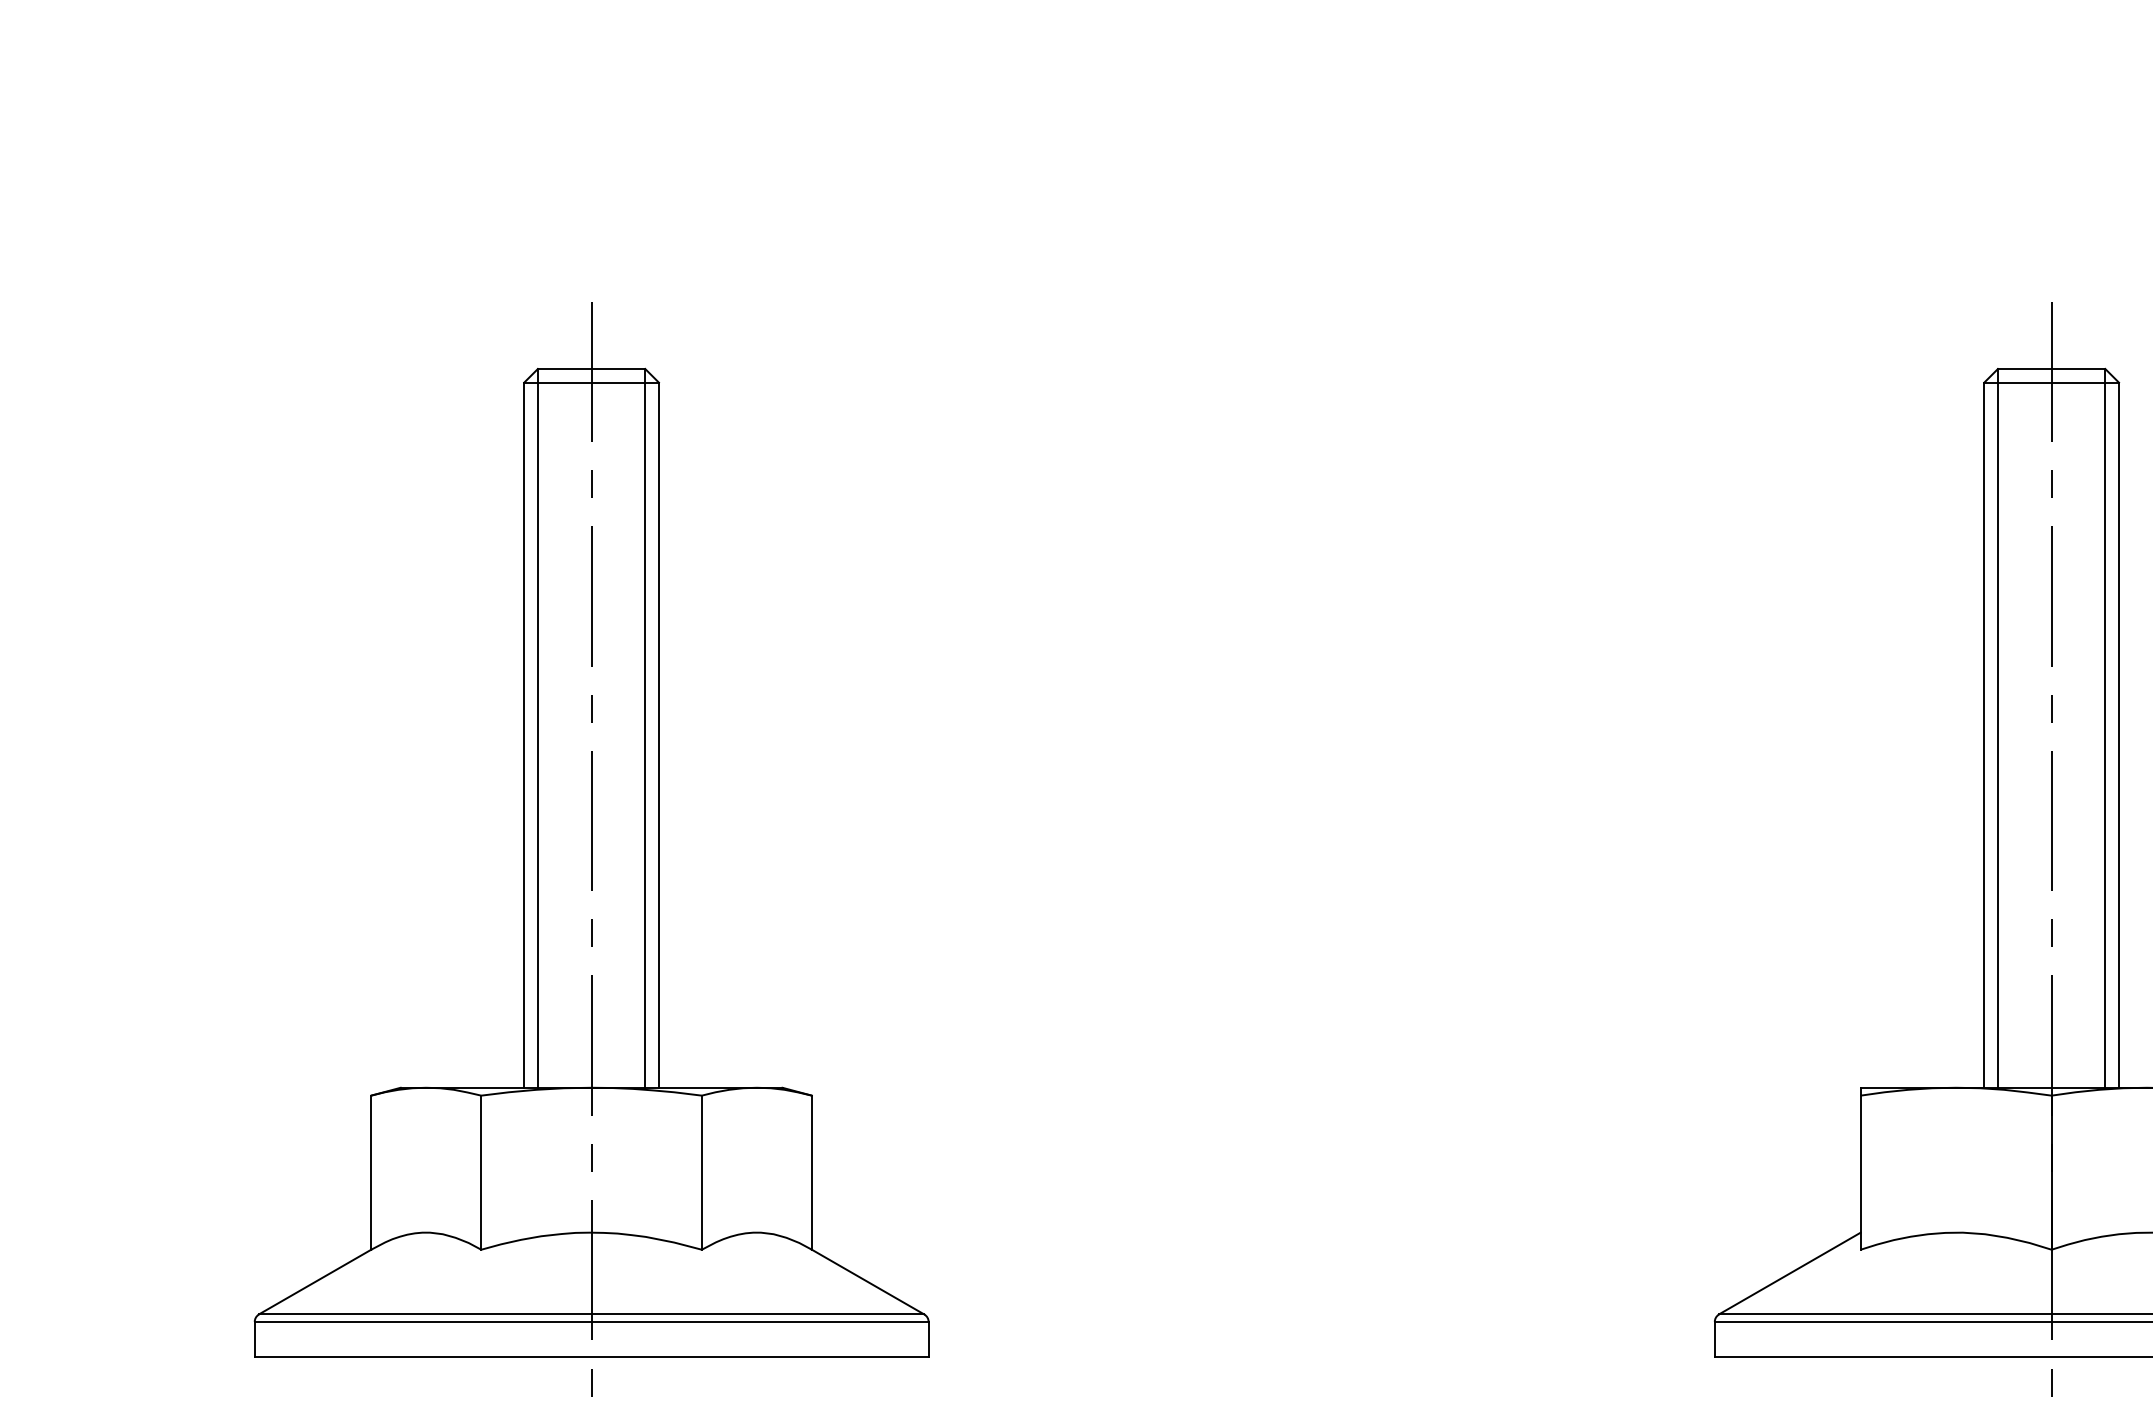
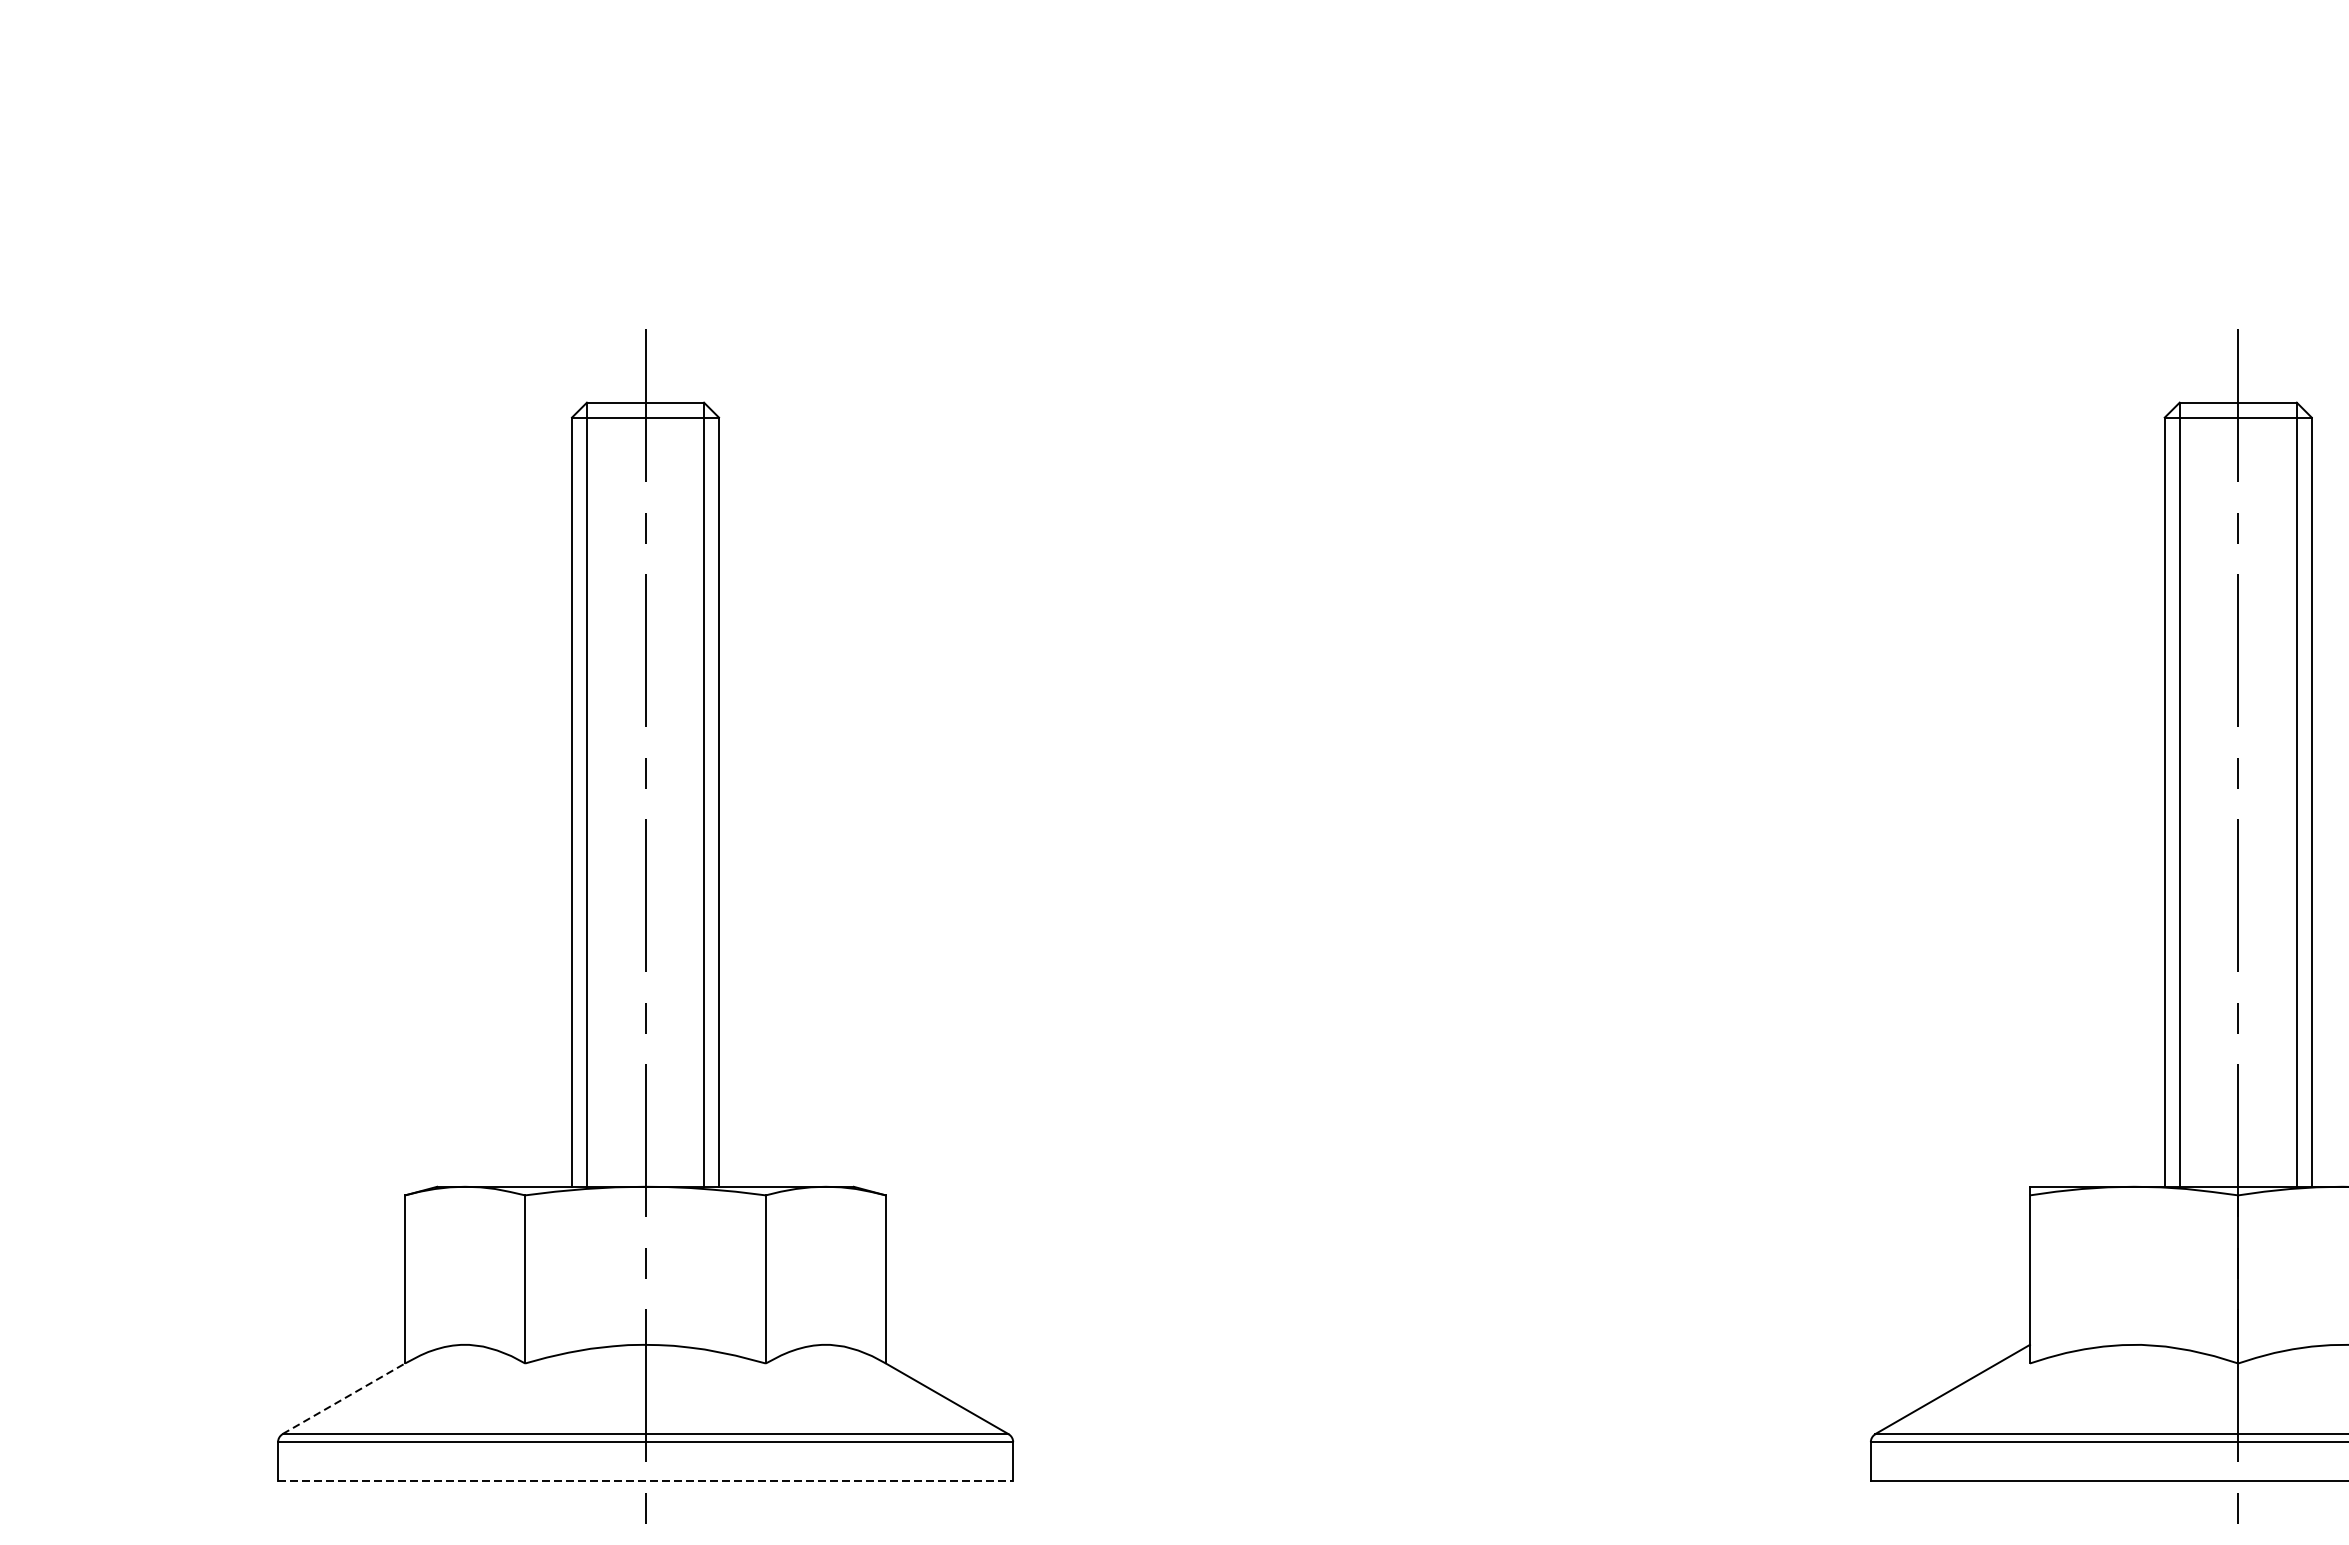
line: (315, 1282) -> (344, 1399), solid -> dashed
line: (591, 1357) -> (645, 1481), solid -> dashed

